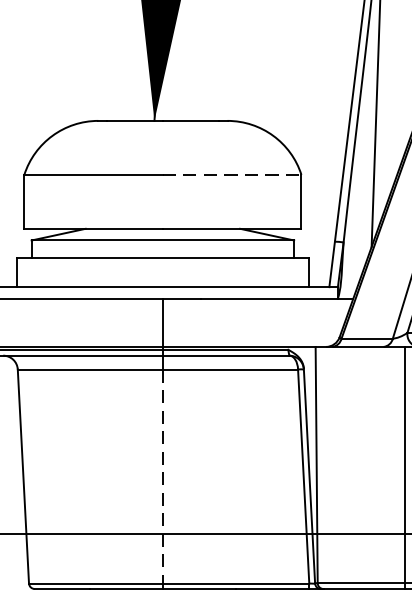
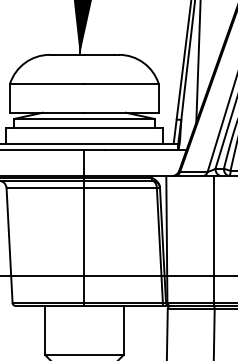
line: (233, 174) -> (122, 83), dashed -> solid
line: (163, 478) -> (84, 246), dashed -> solid

